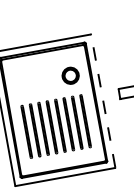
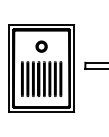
part: (70, 75) -> (41, 46), moved
line: (103, 101) -> (74, 68), dashed -> solid

